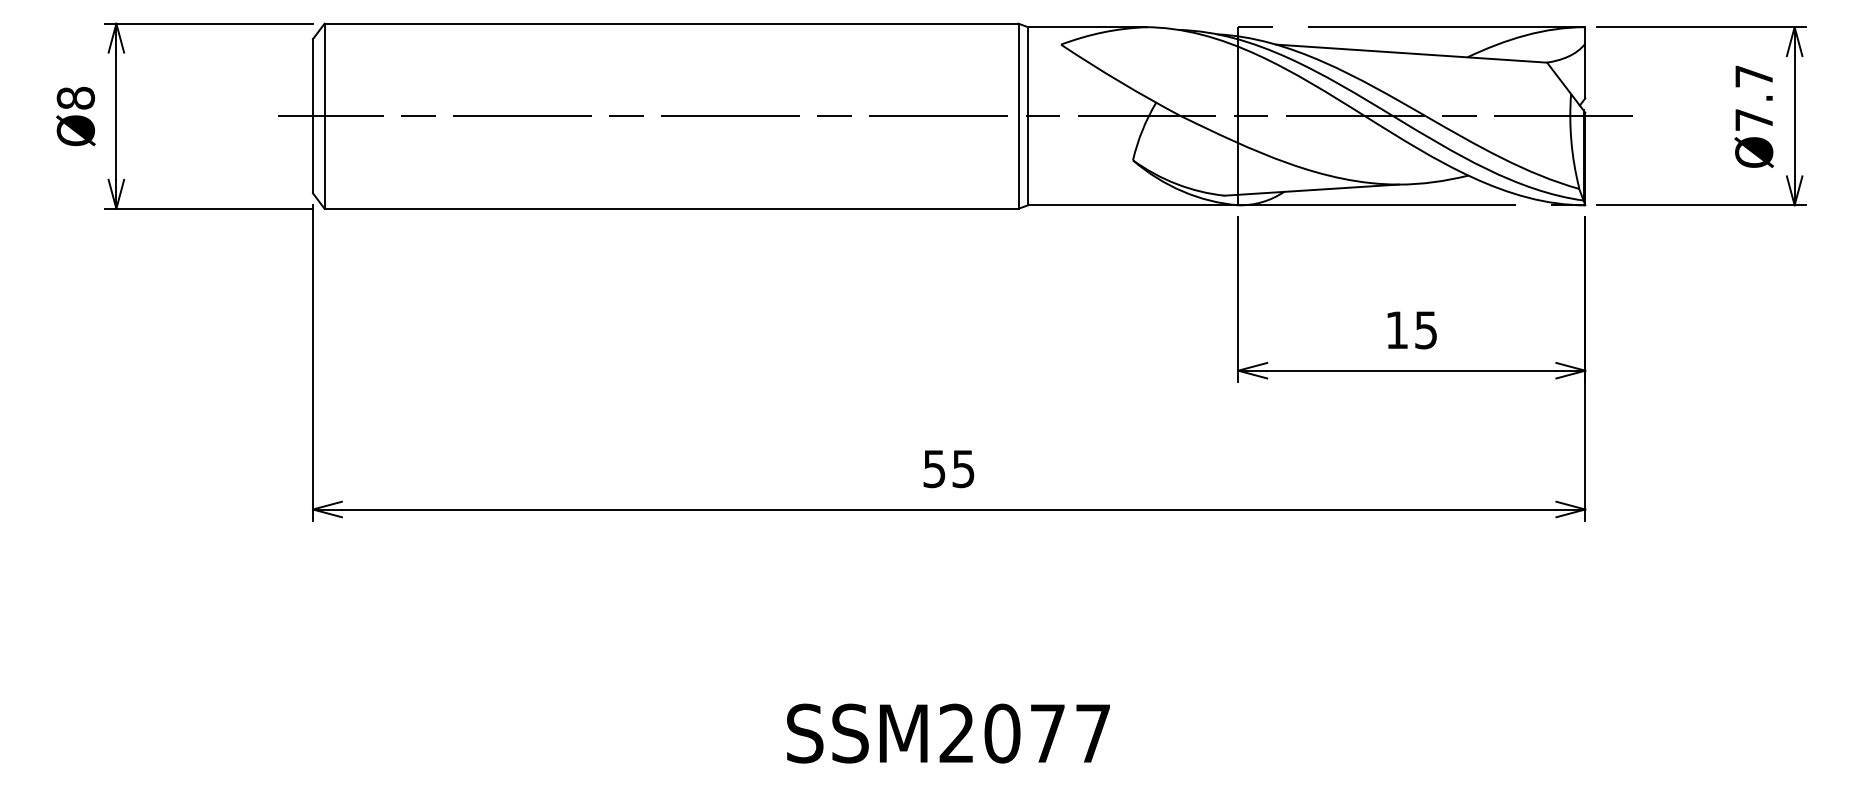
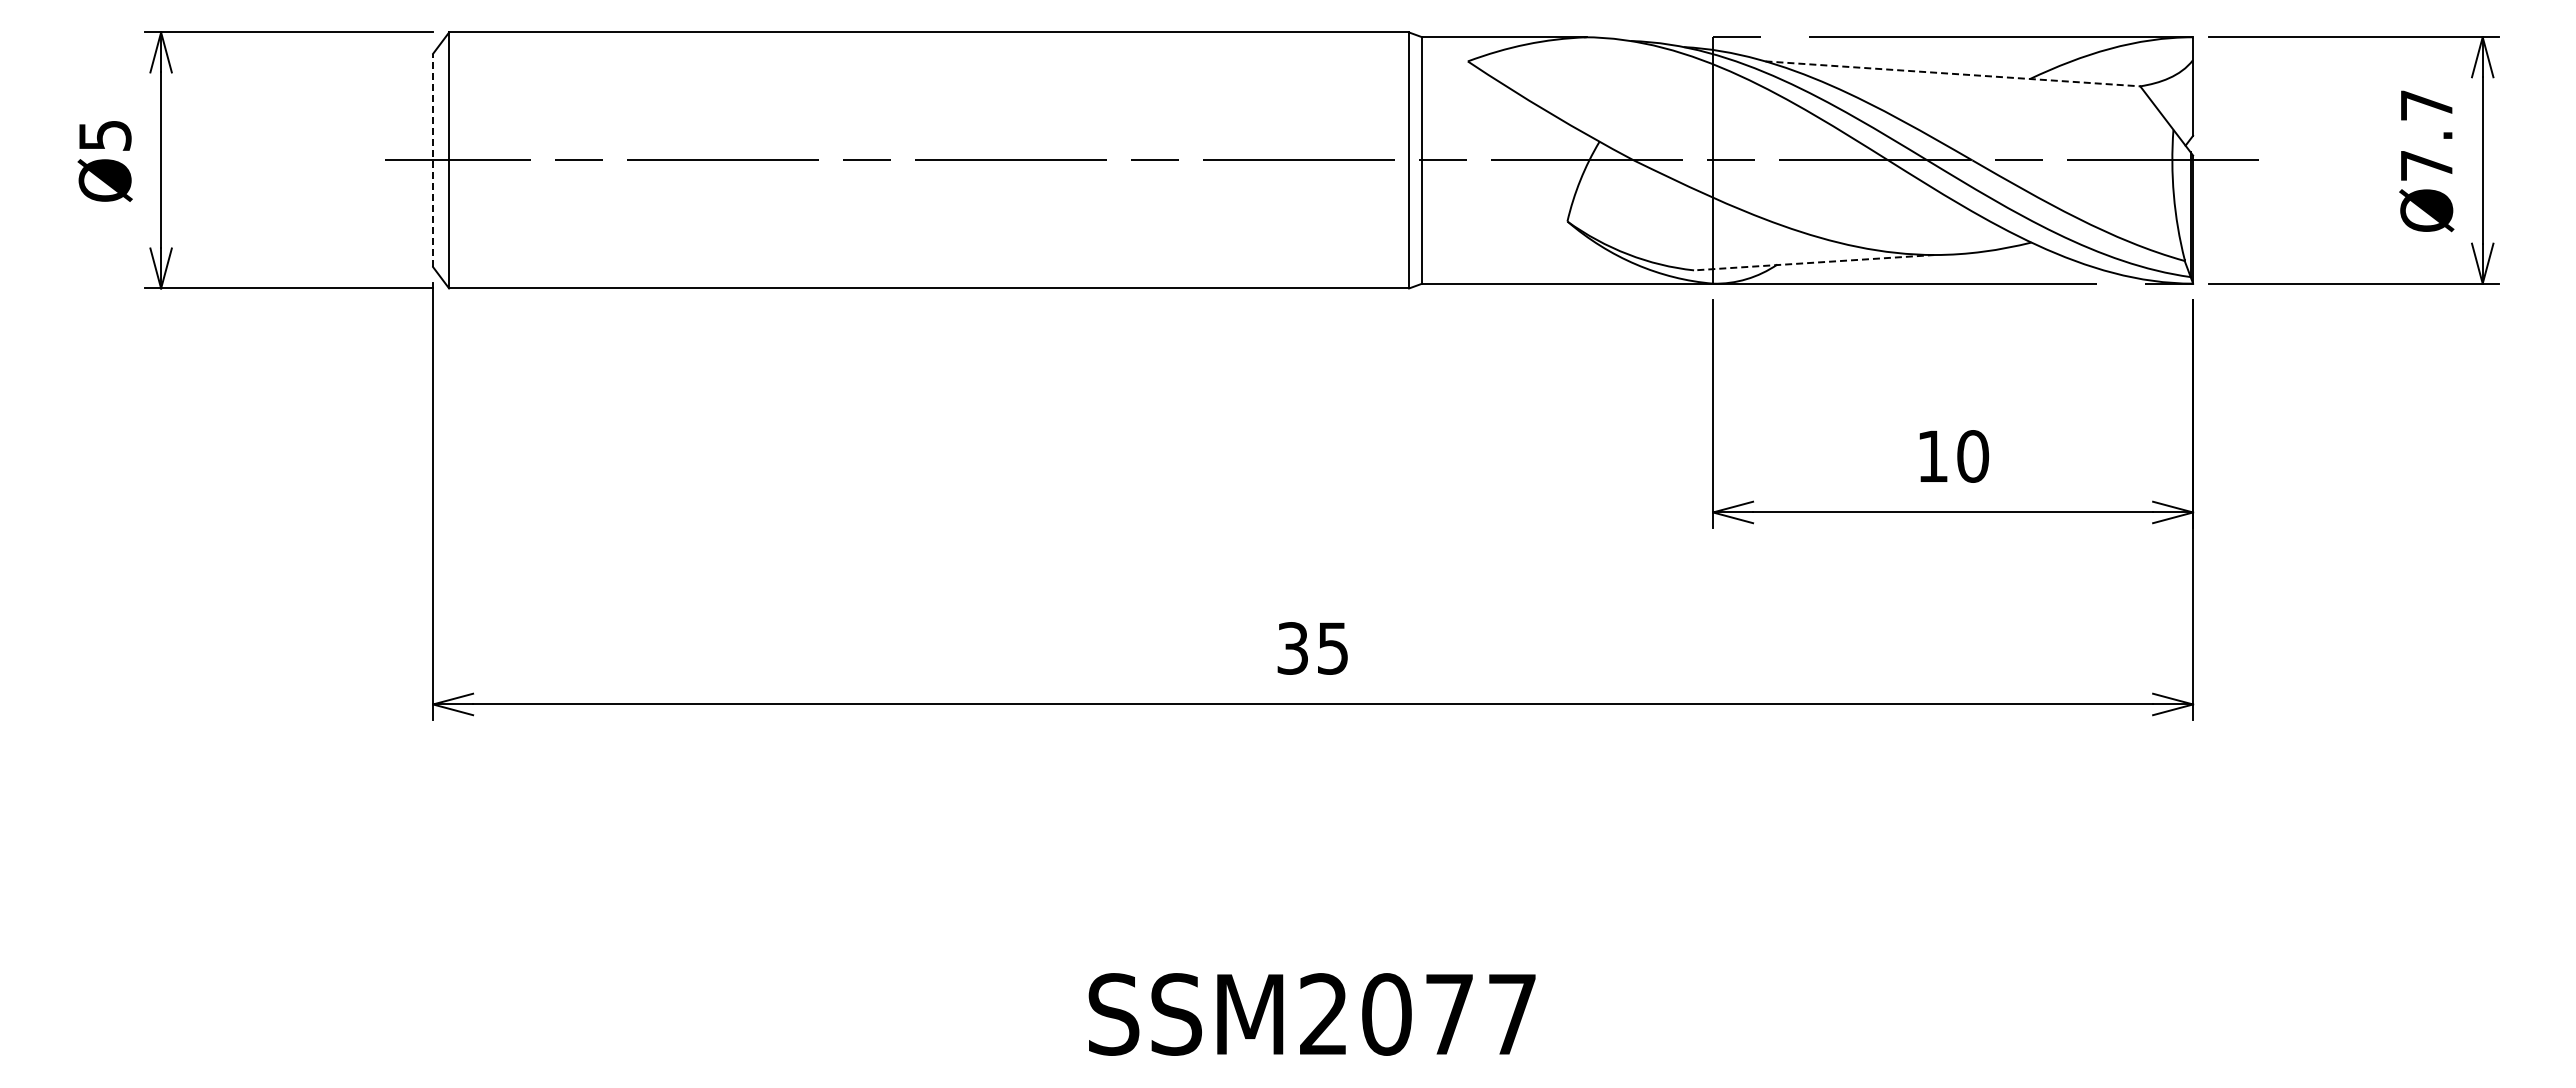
line: (1411, 53) -> (1952, 73), solid -> dashed
text: (75, 98) -> (104, 135), Ø8 -> Ø5
line: (313, 116) -> (433, 160), solid -> dashed
line: (1311, 190) -> (1814, 262), solid -> dashed
text: (1426, 330) -> (1973, 456), 15 -> 10
text: (934, 469) -> (1292, 648), 55 -> 35

